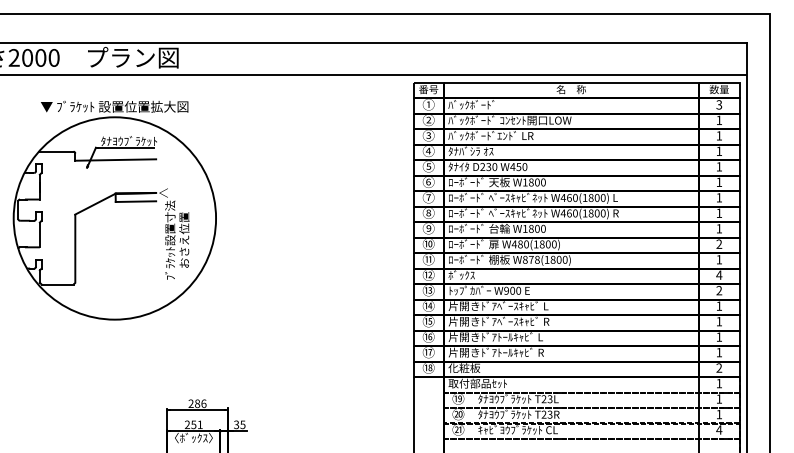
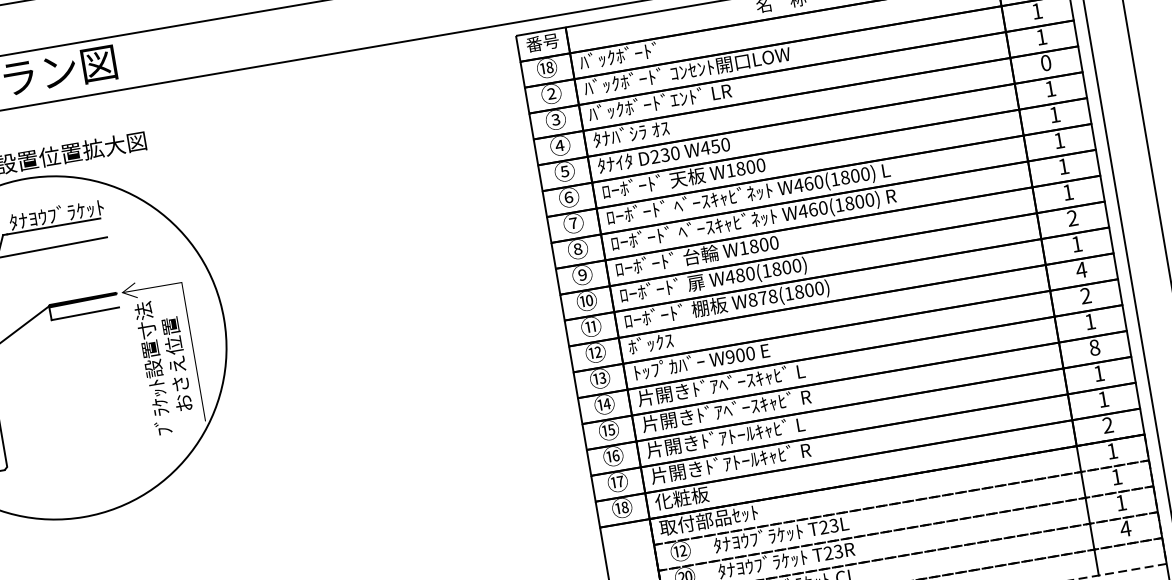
text: (428, 104) -> (546, 67), ① -> ⑱
text: (719, 151) -> (1046, 63), 1 -> 0
text: (719, 321) -> (1095, 347), 1 -> 8
text: (459, 398) -> (682, 550), ⑲ -> ⑫

